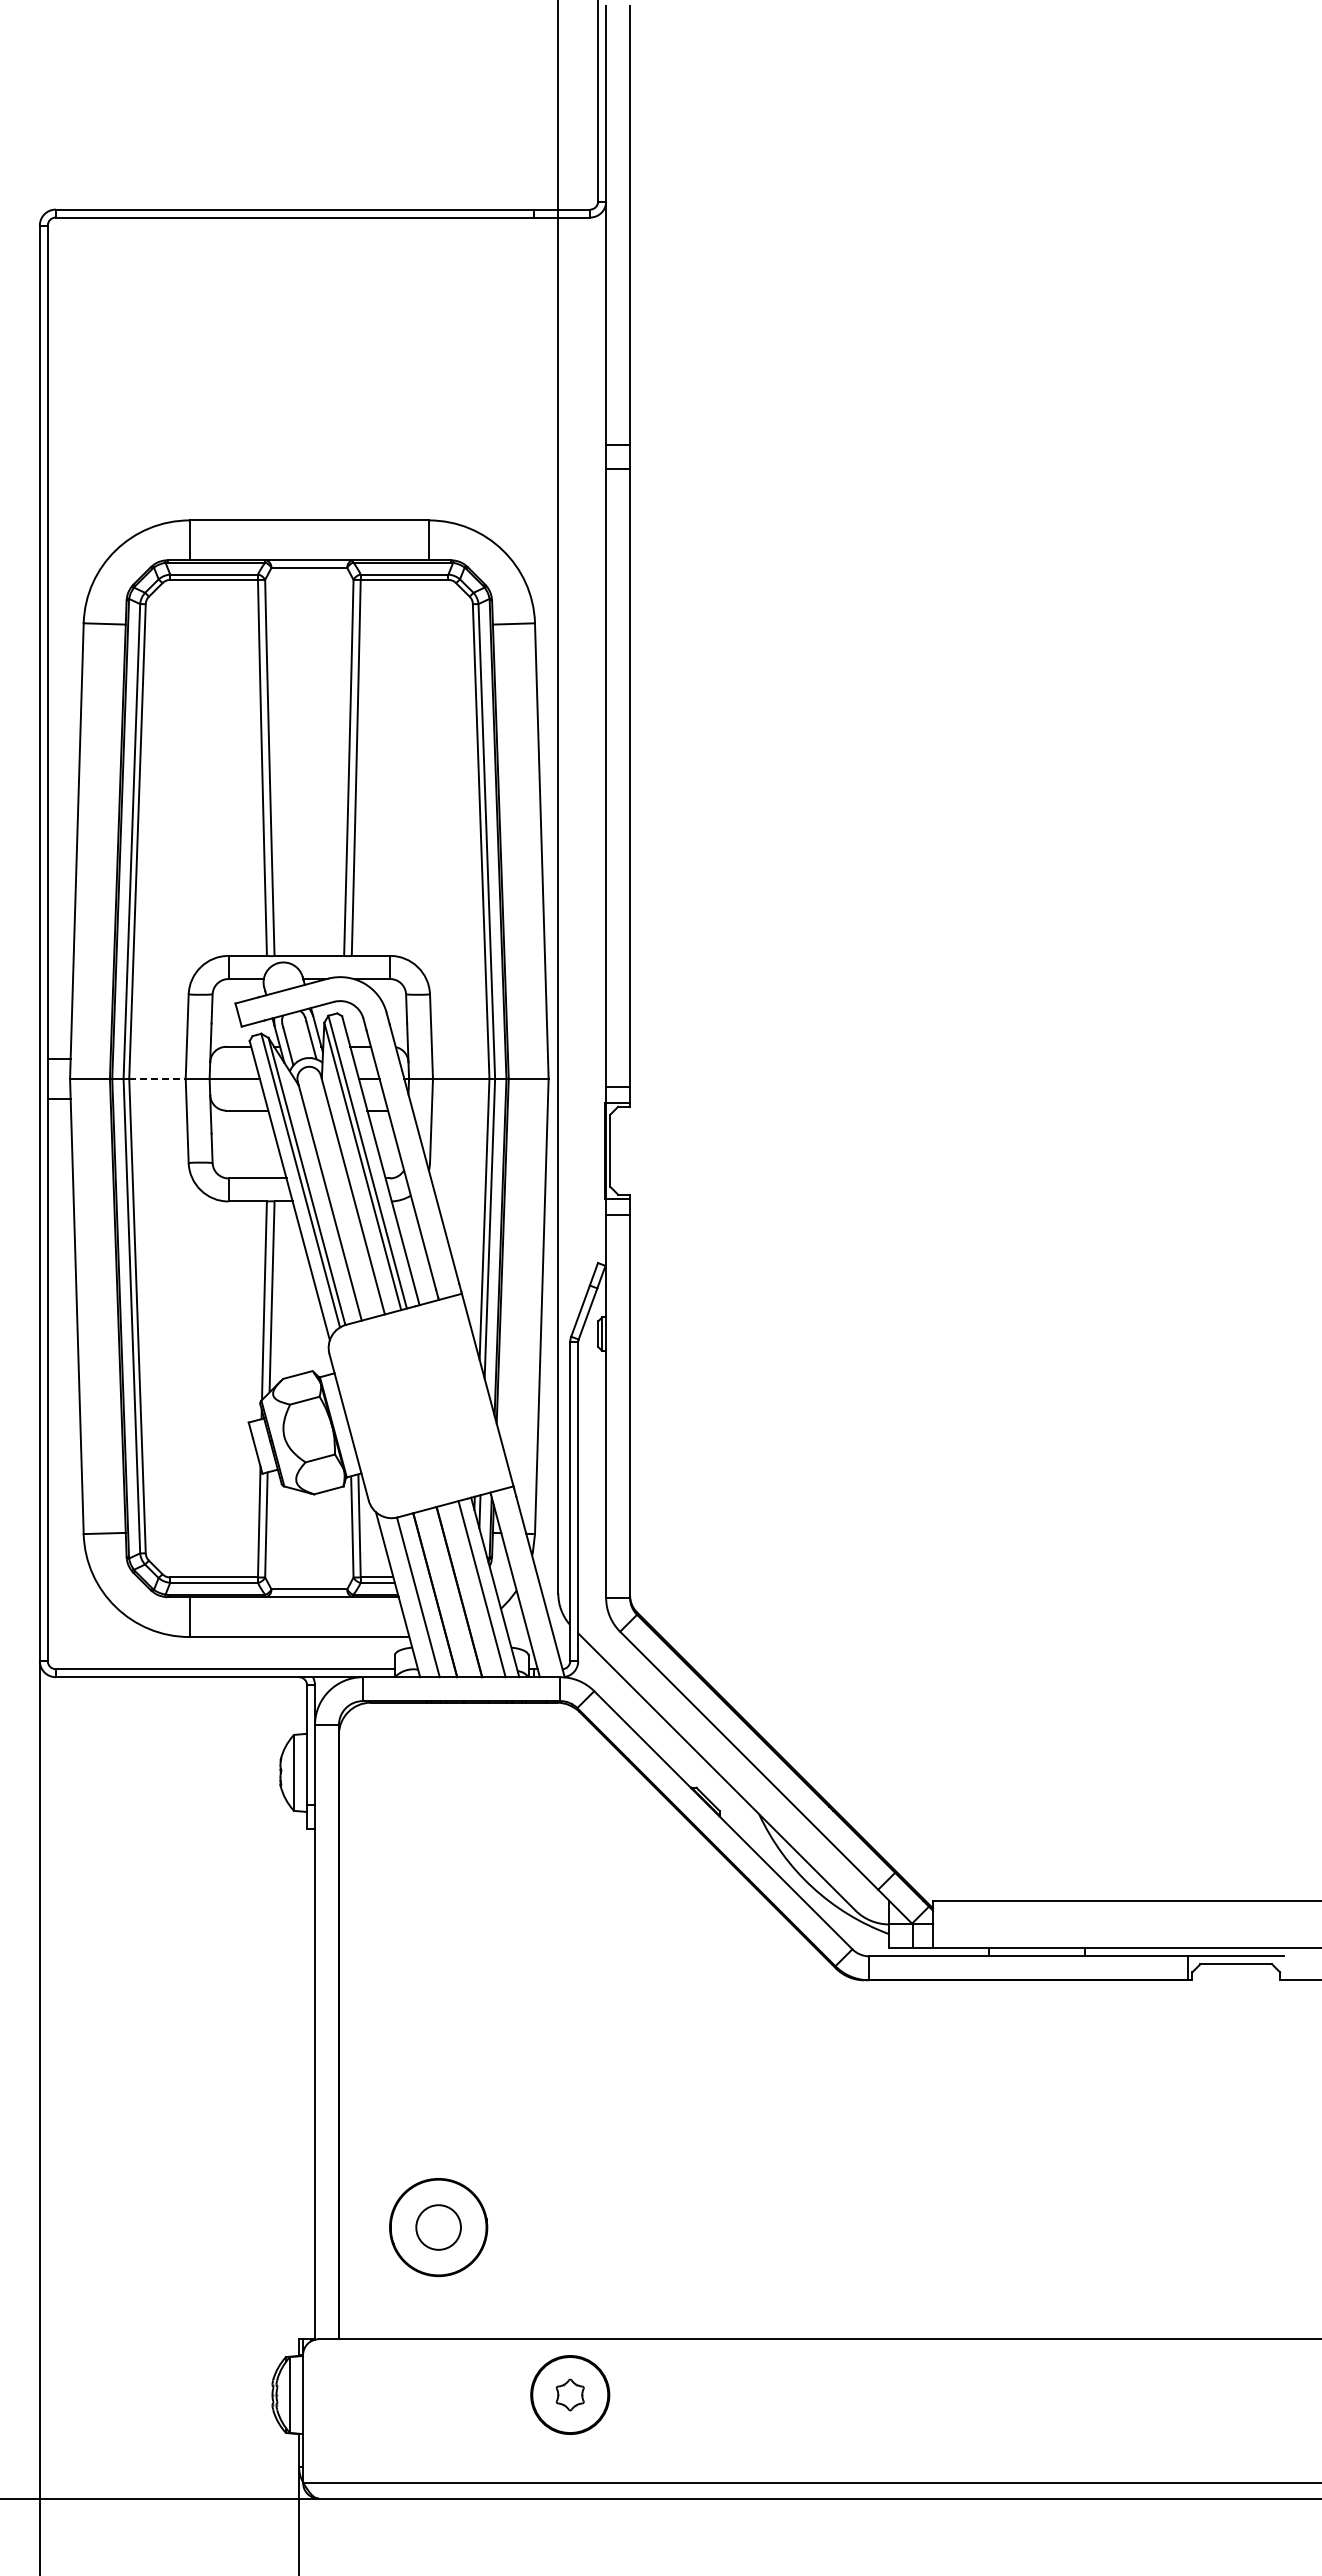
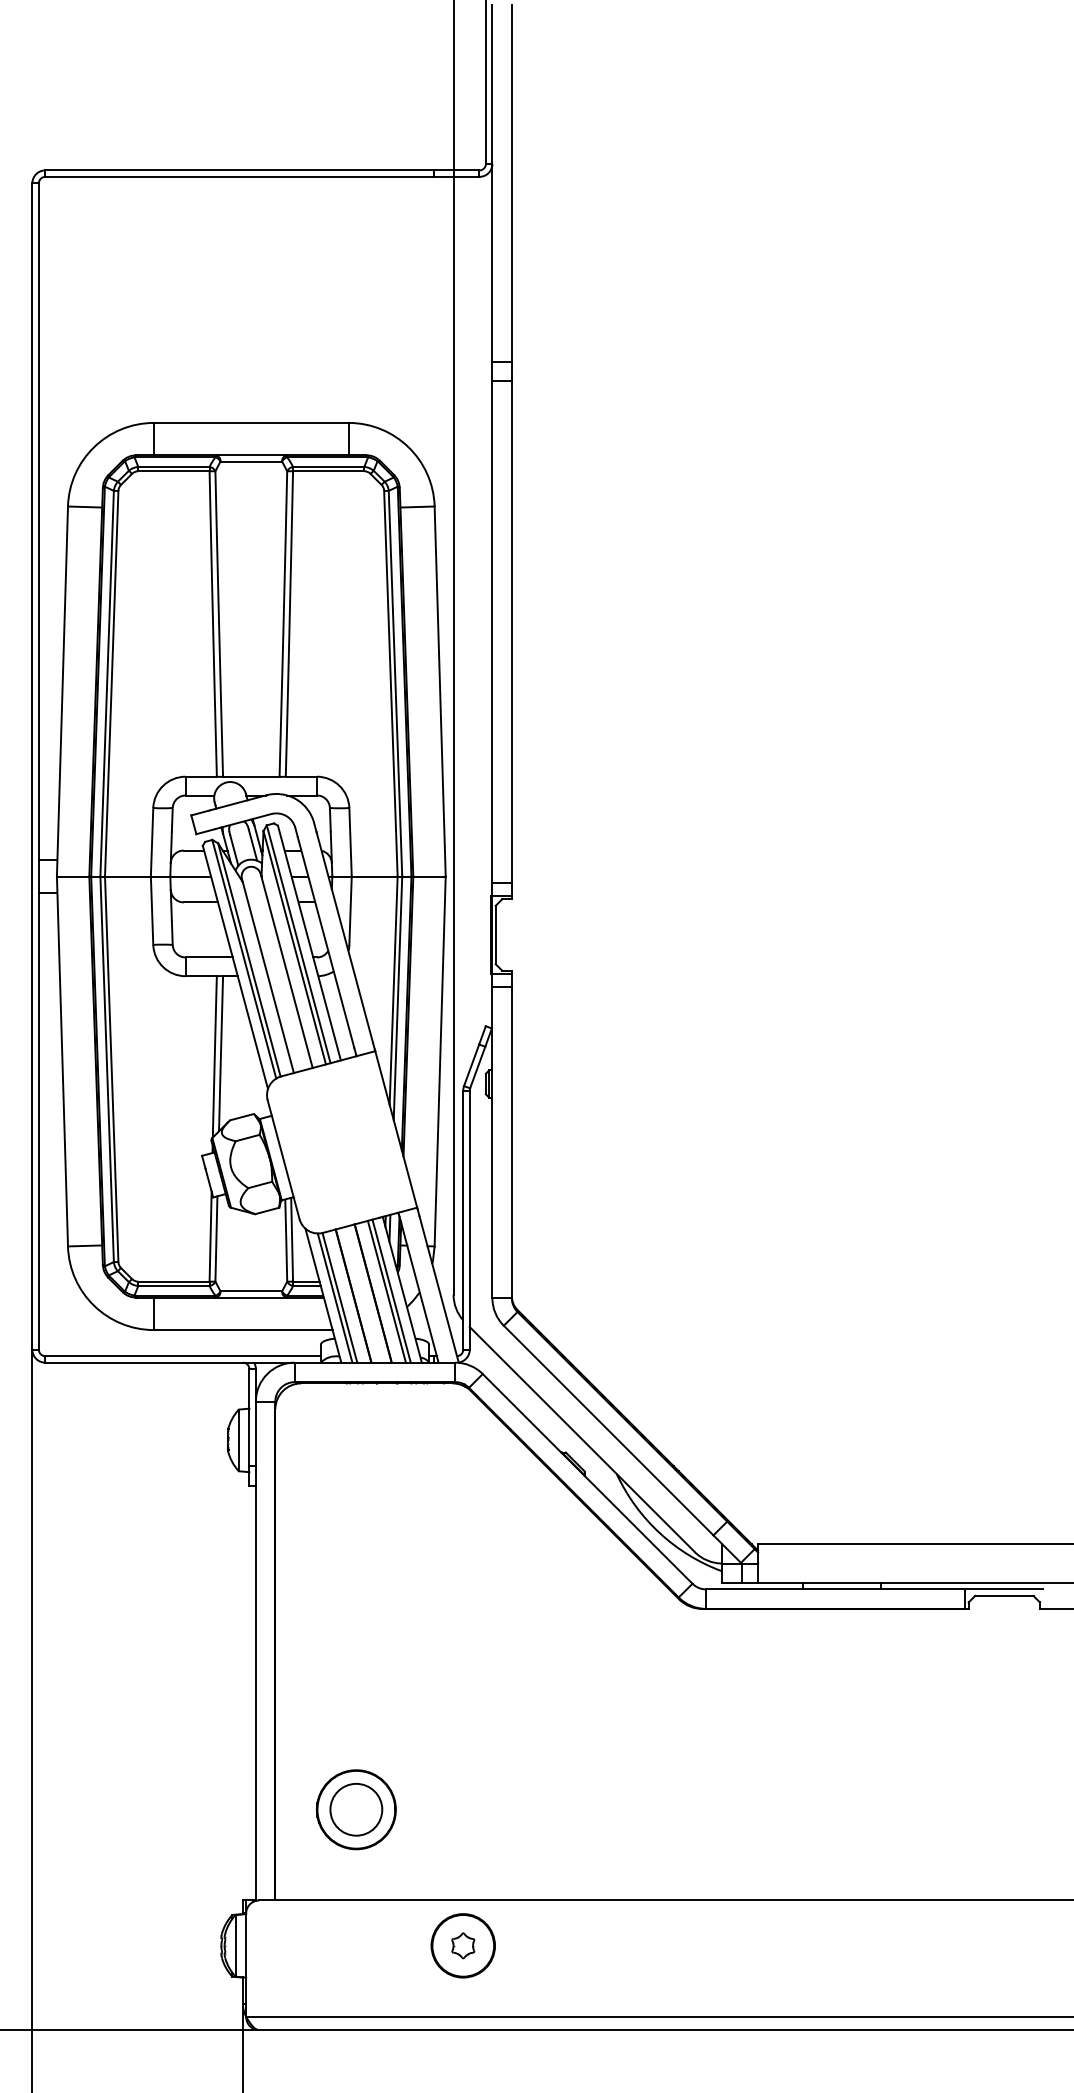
line: (157, 1078) -> (127, 876), dashed -> solid
line: (475, 1589) -> (386, 1291), added
line: (412, 1597) -> (335, 1297), added
circle: (438, 2227) -> (356, 1809), size x1.43

